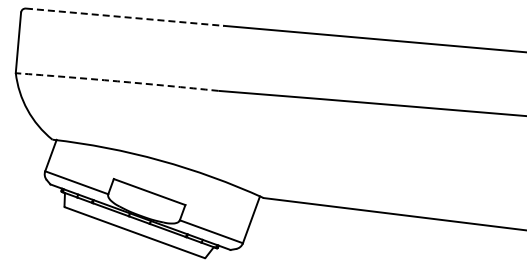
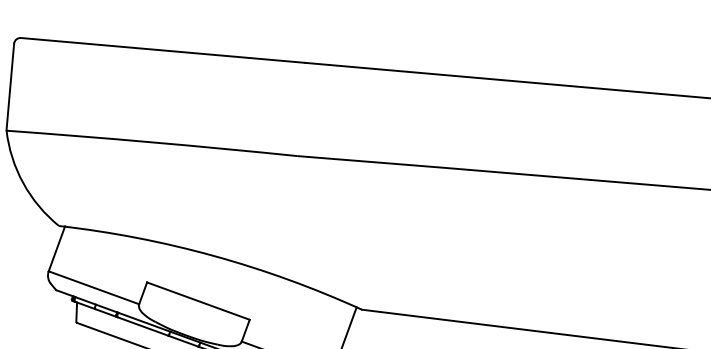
line: (125, 17) -> (163, 50), dashed -> solid
arc: (117, 81) -> (152, 142), dashed -> solid

